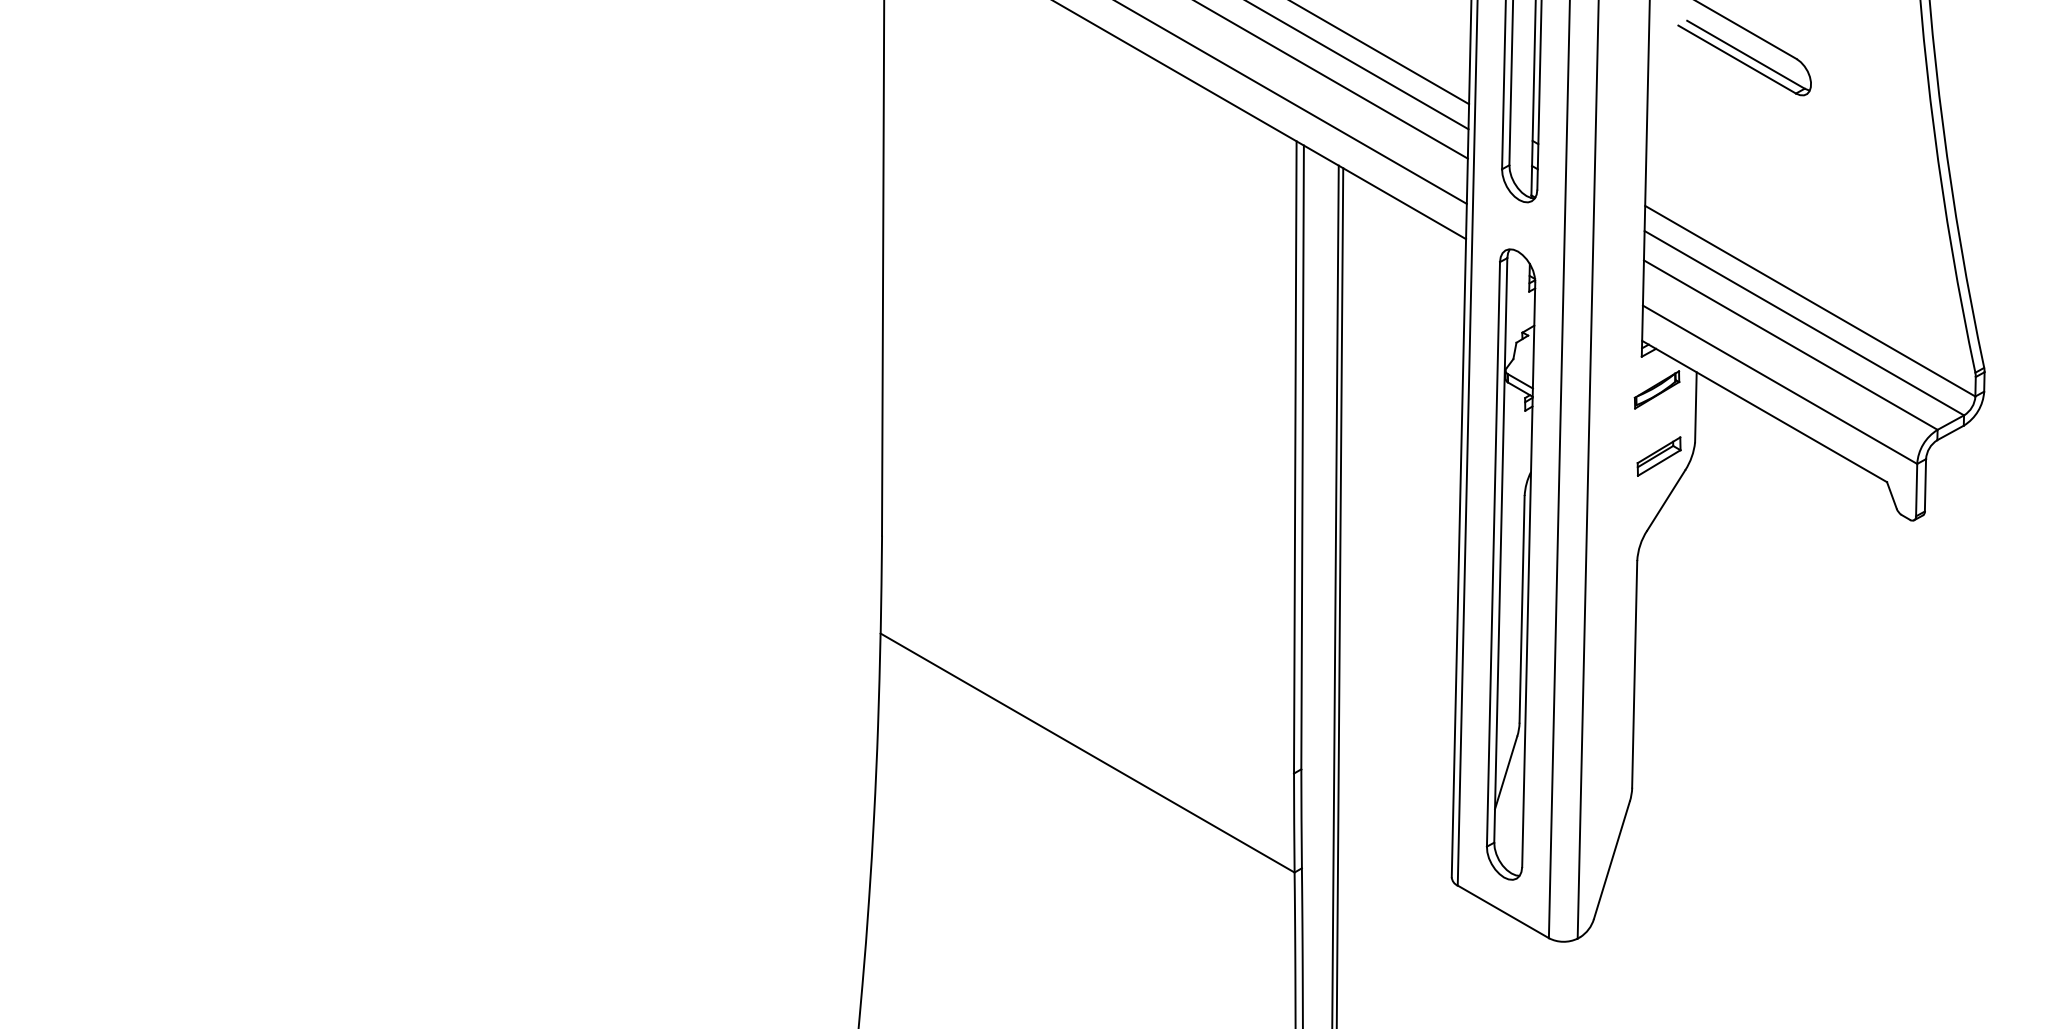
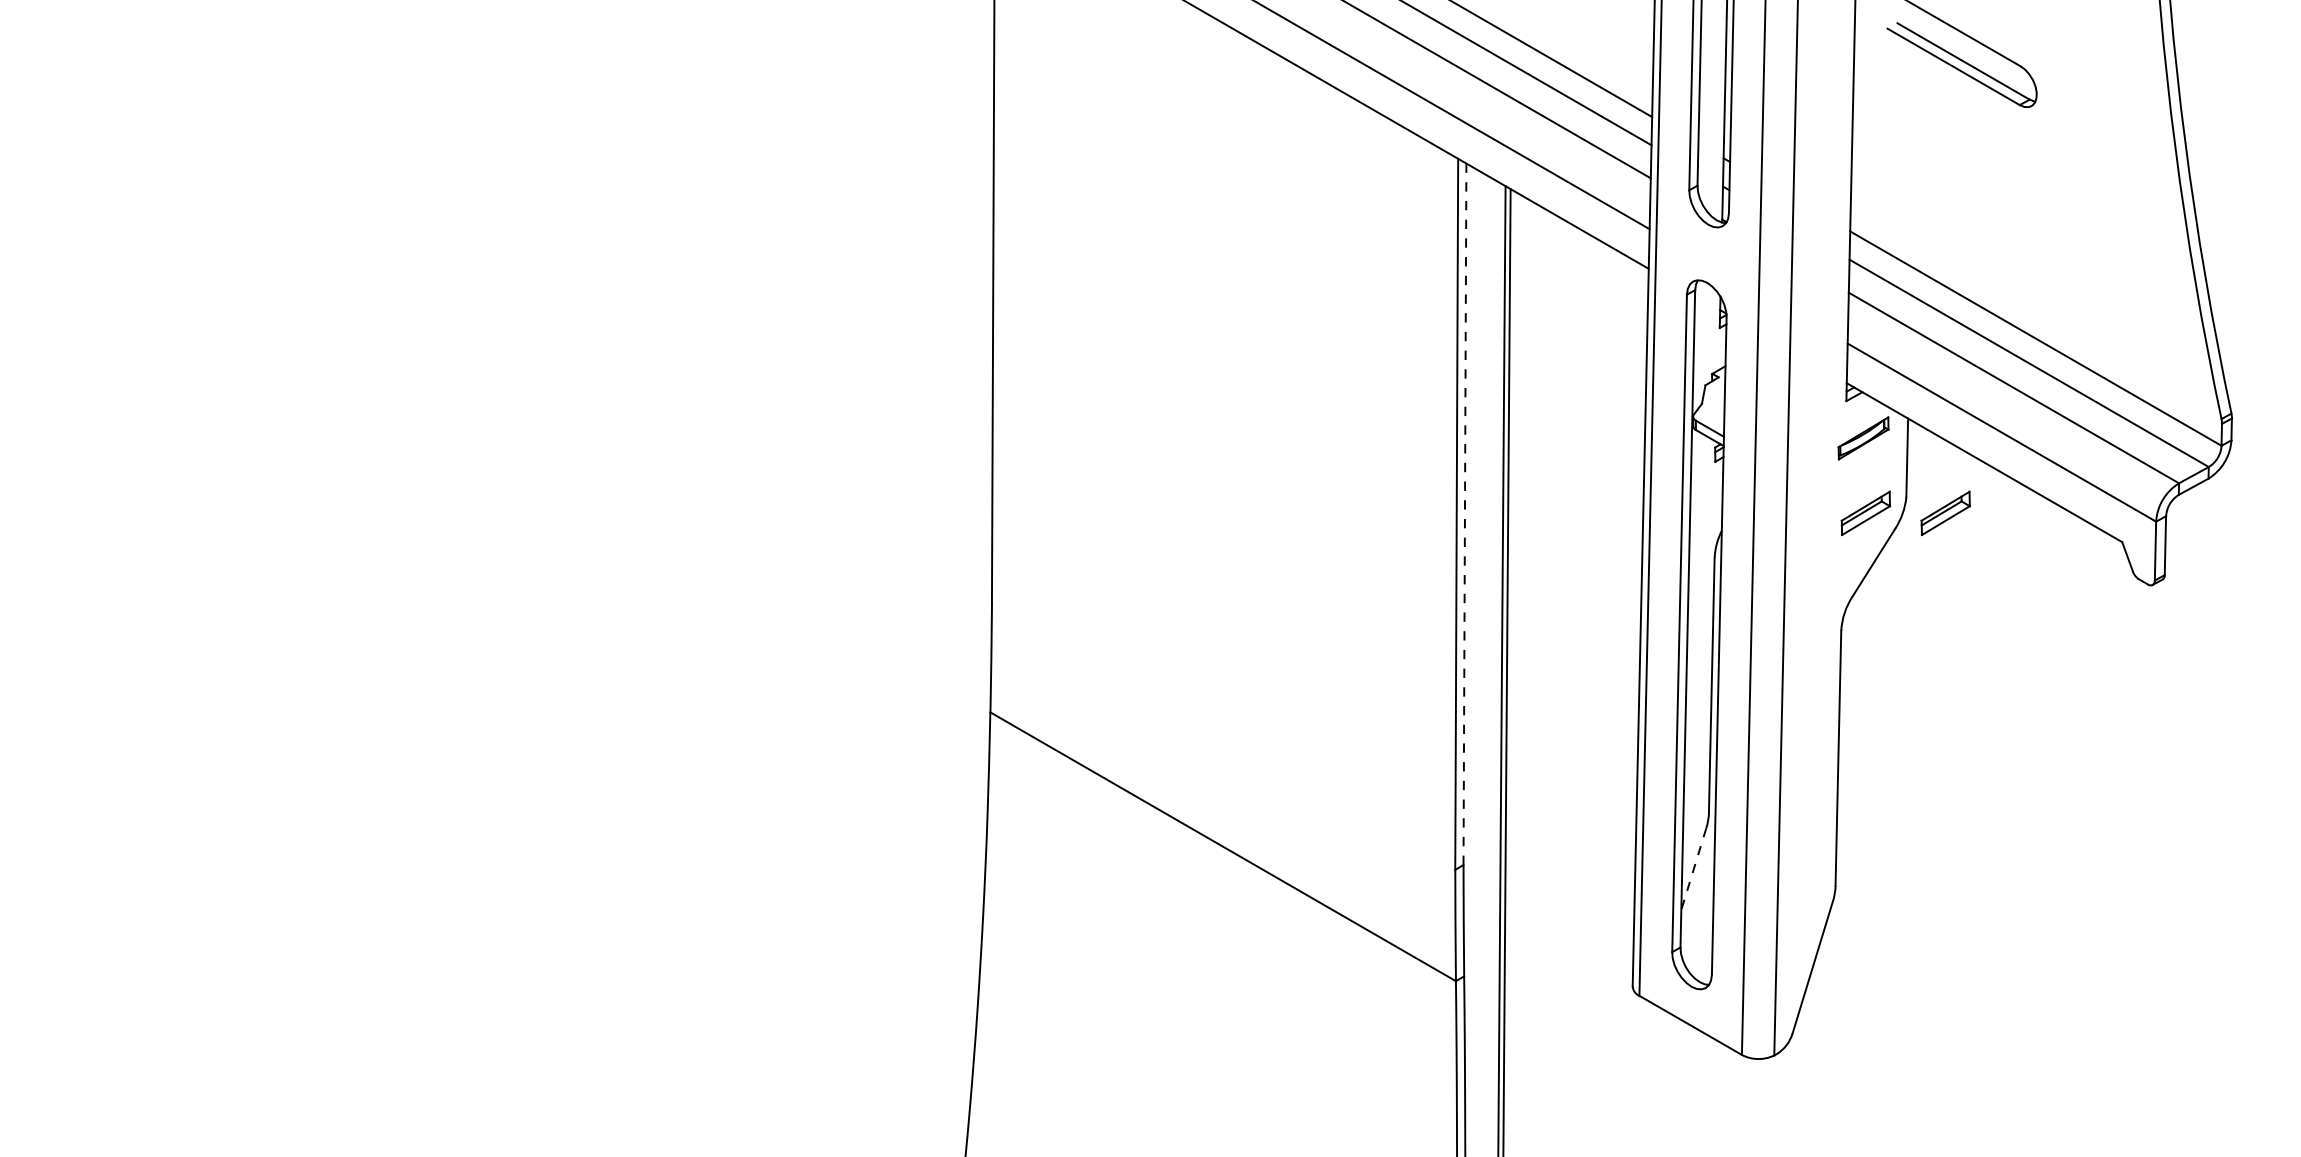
part: (1729, 456) -> (1945, 513), added
line: (1302, 457) -> (1464, 514), solid -> dashed
line: (1505, 773) -> (1693, 869), solid -> dashed

